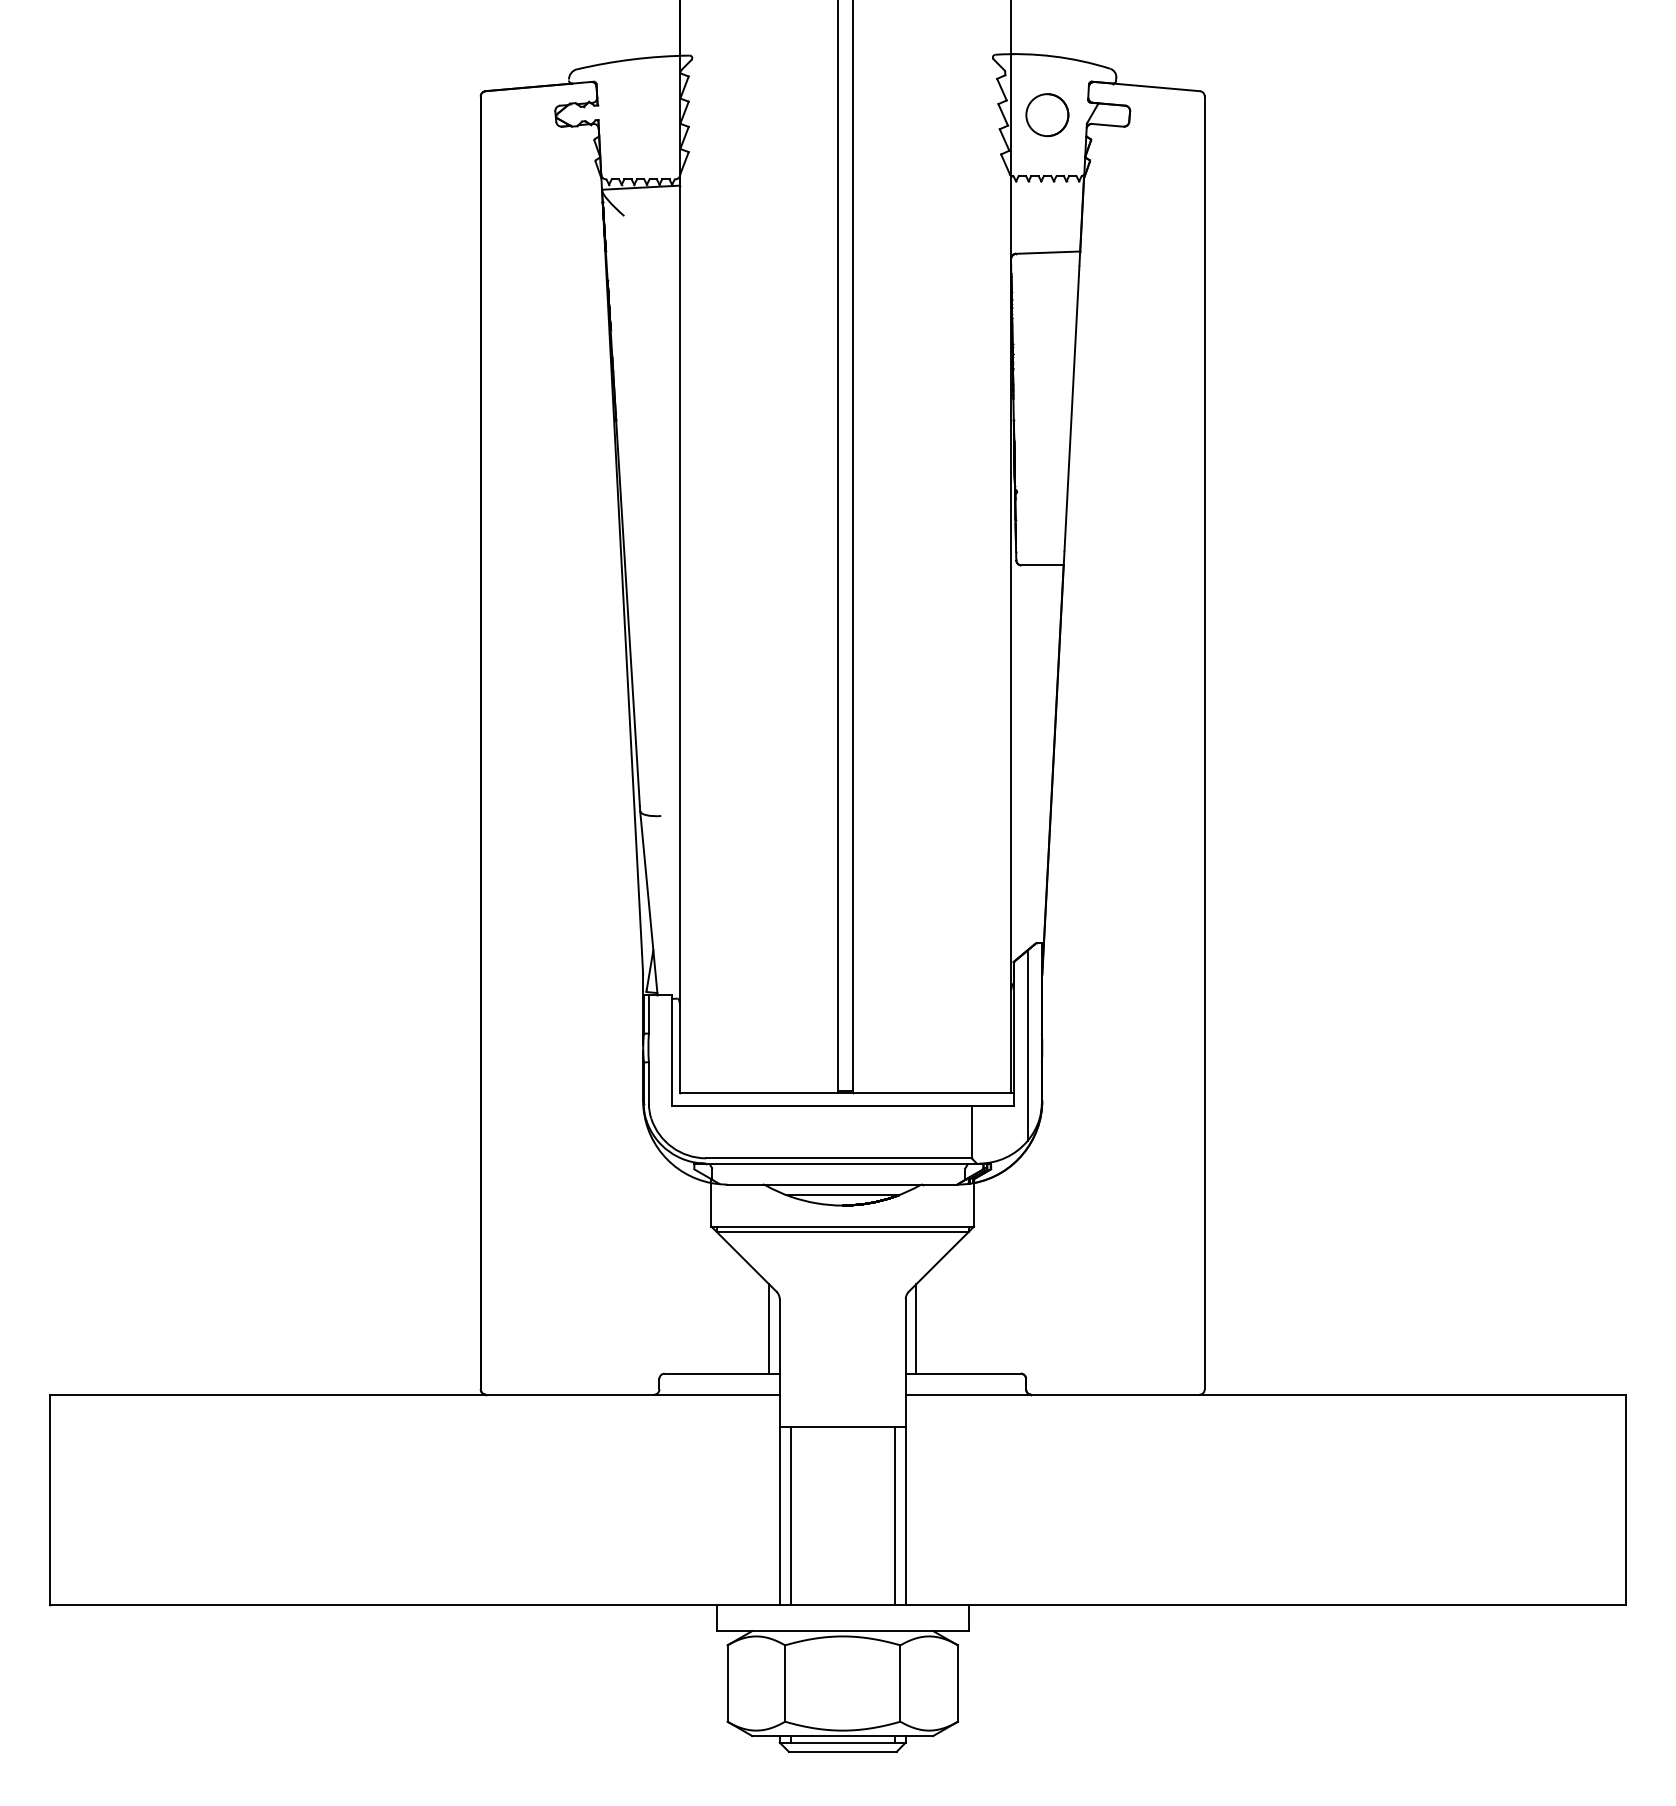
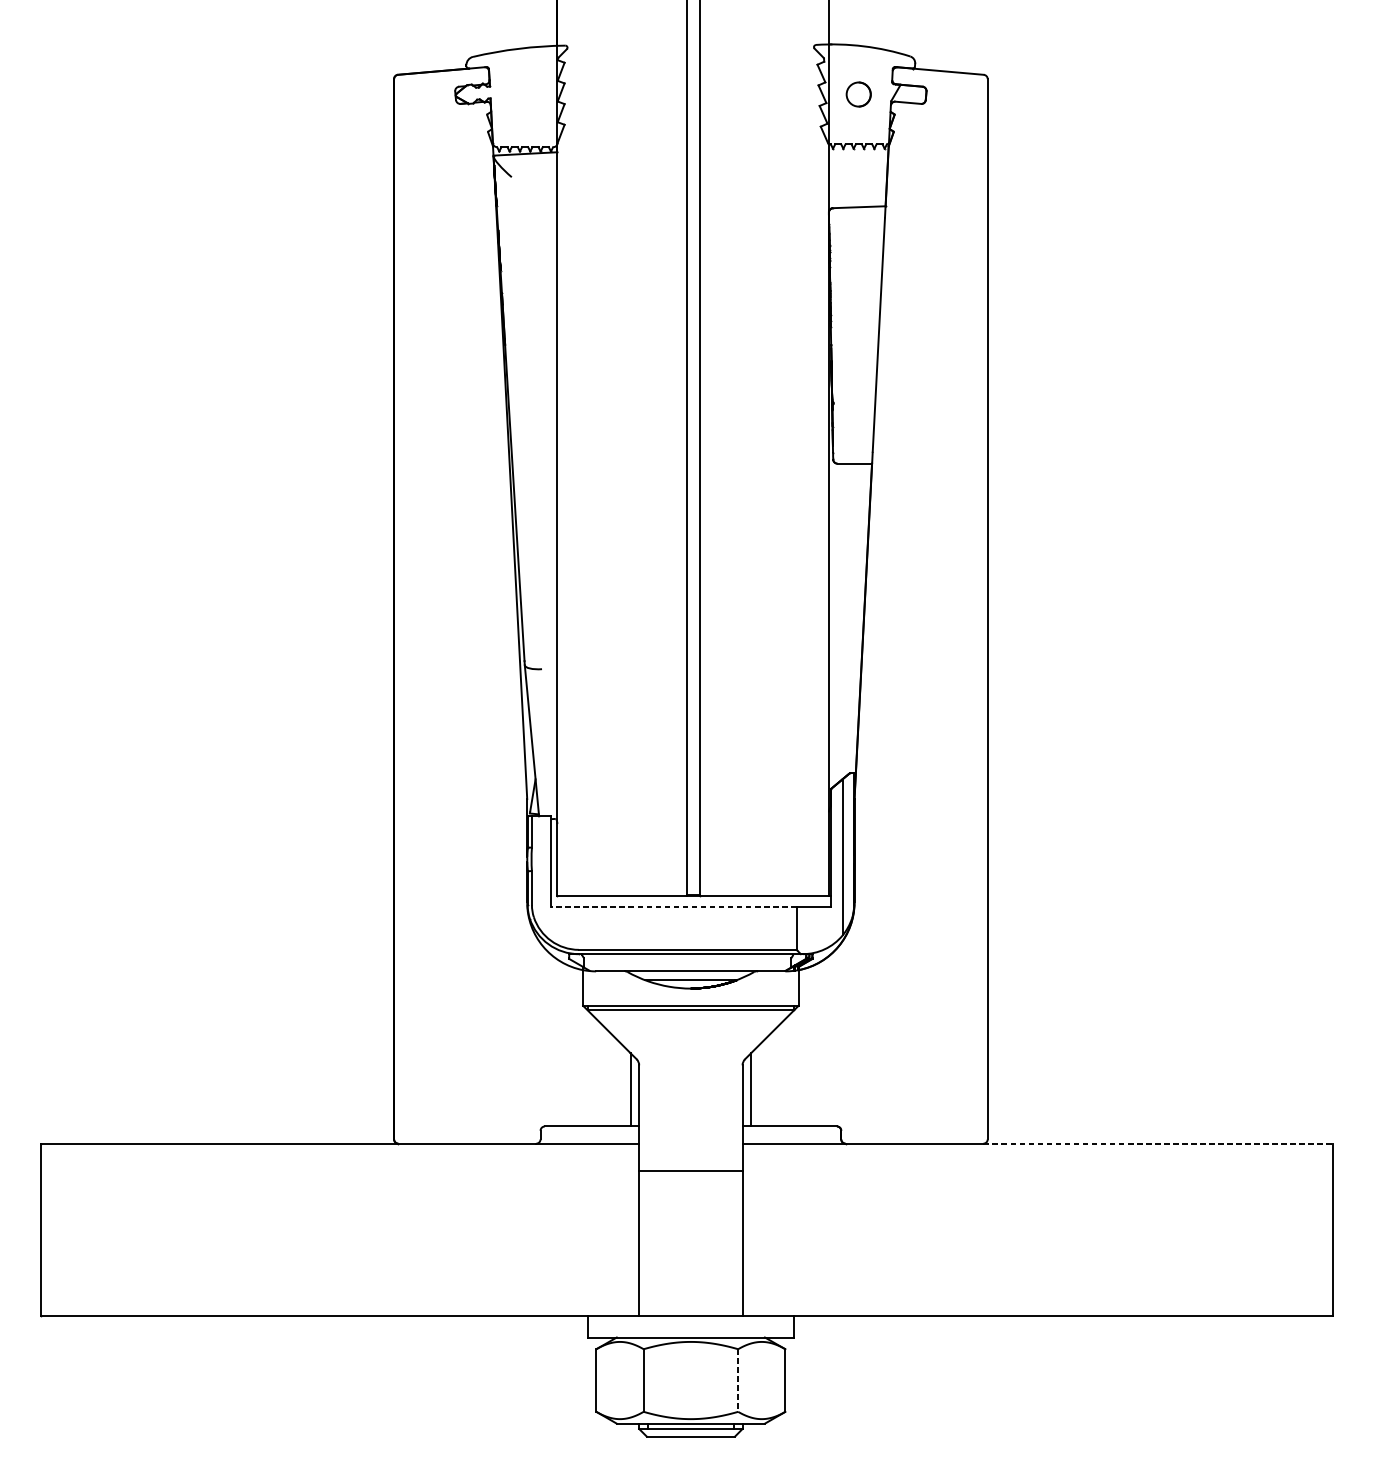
circle: (1047, 115) -> (858, 94), size x0.7
line: (821, 1105) -> (673, 906), solid -> dashed
line: (1413, 1394) -> (1158, 1143), solid -> dashed
line: (790, 1515) -> (648, 1242), removed
line: (894, 1515) -> (733, 1242), removed
line: (900, 1684) -> (738, 1381), solid -> dashed

